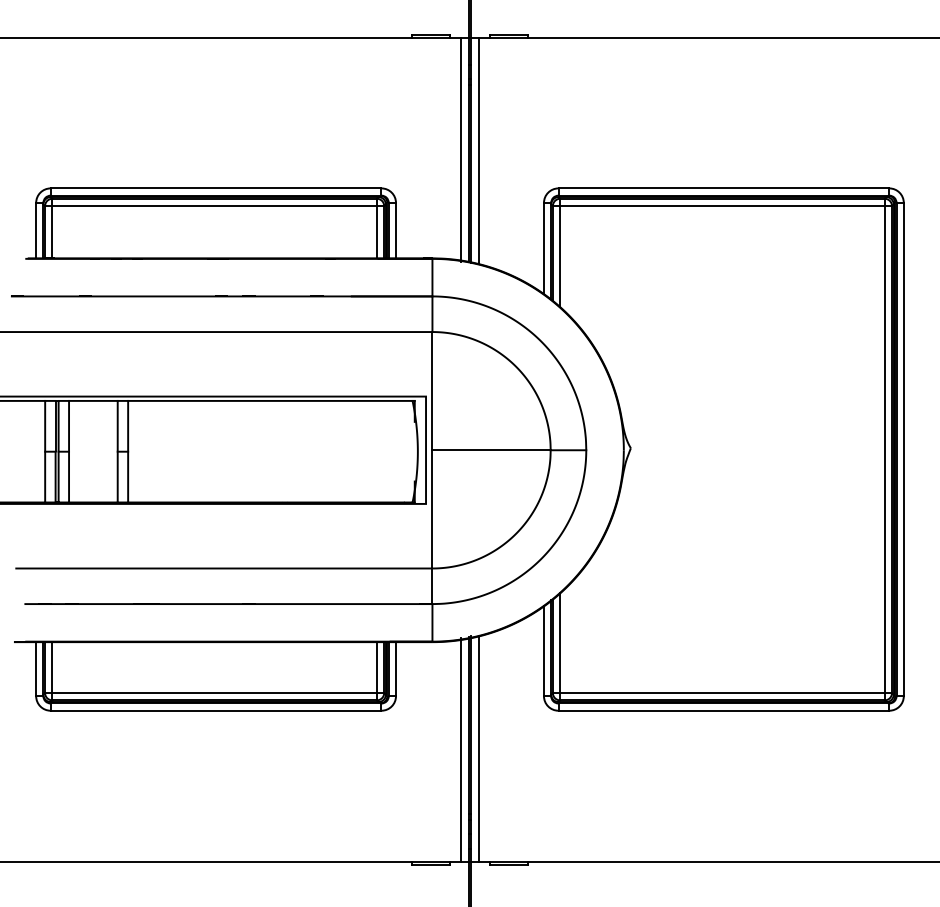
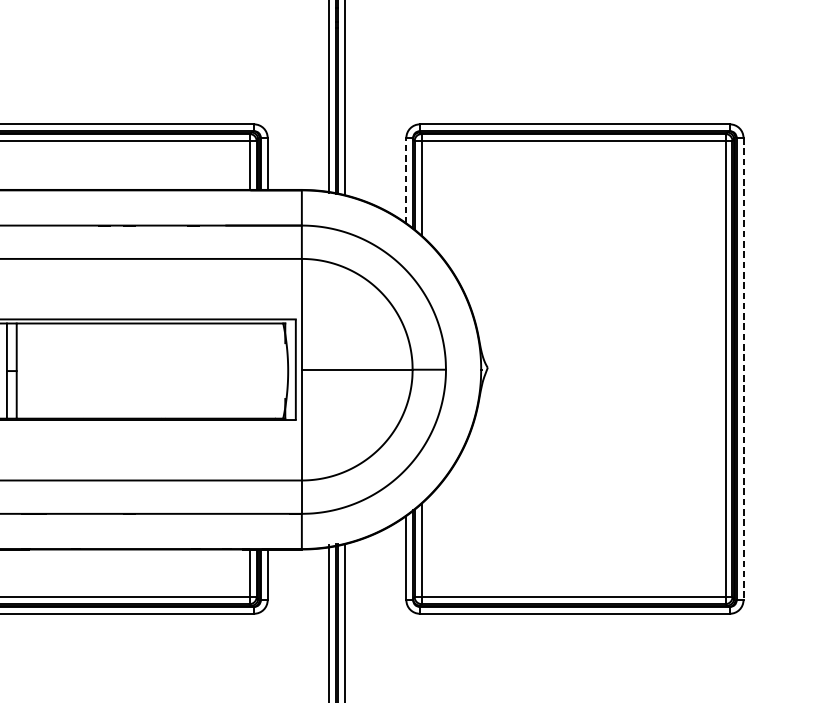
line: (543, 248) -> (405, 180), solid -> dashed
line: (903, 449) -> (743, 369), solid -> dashed

